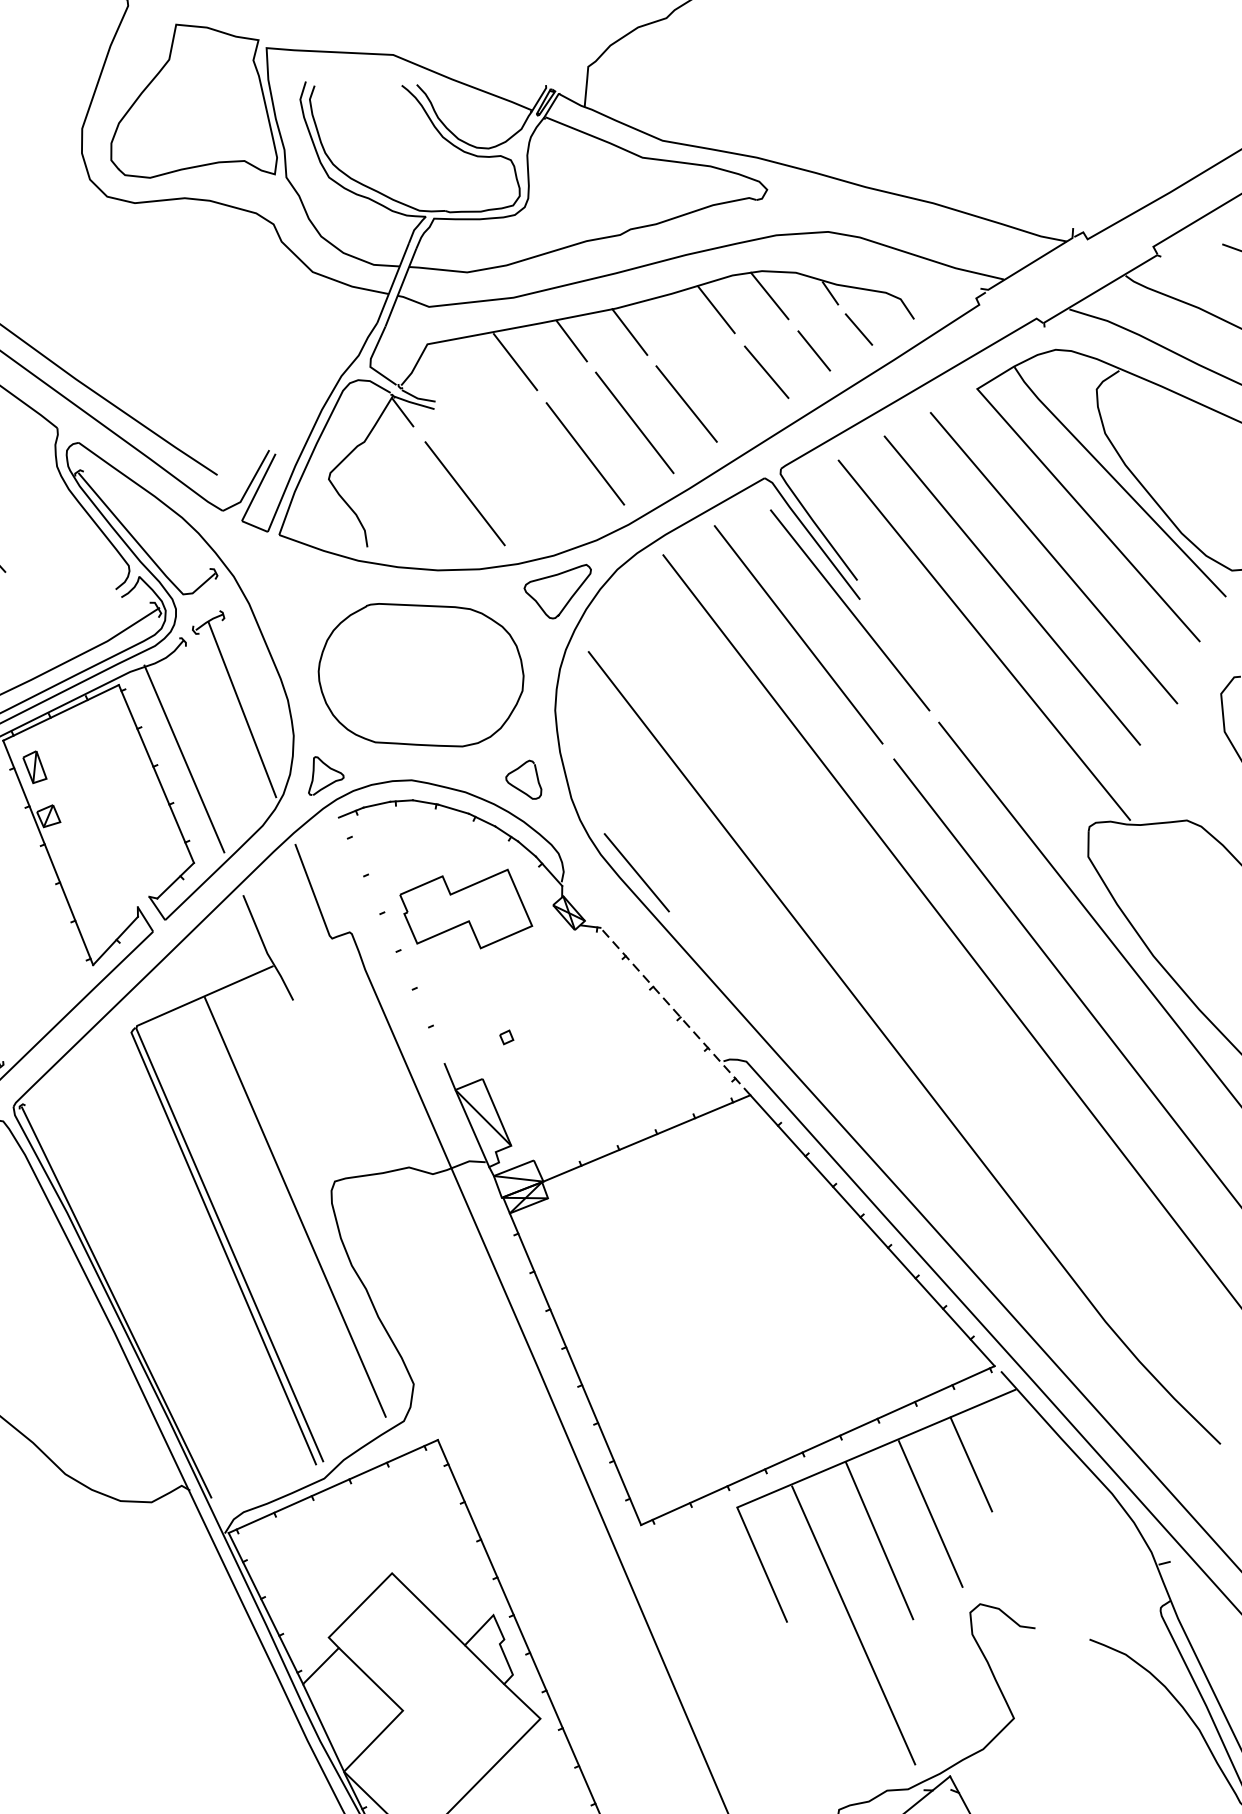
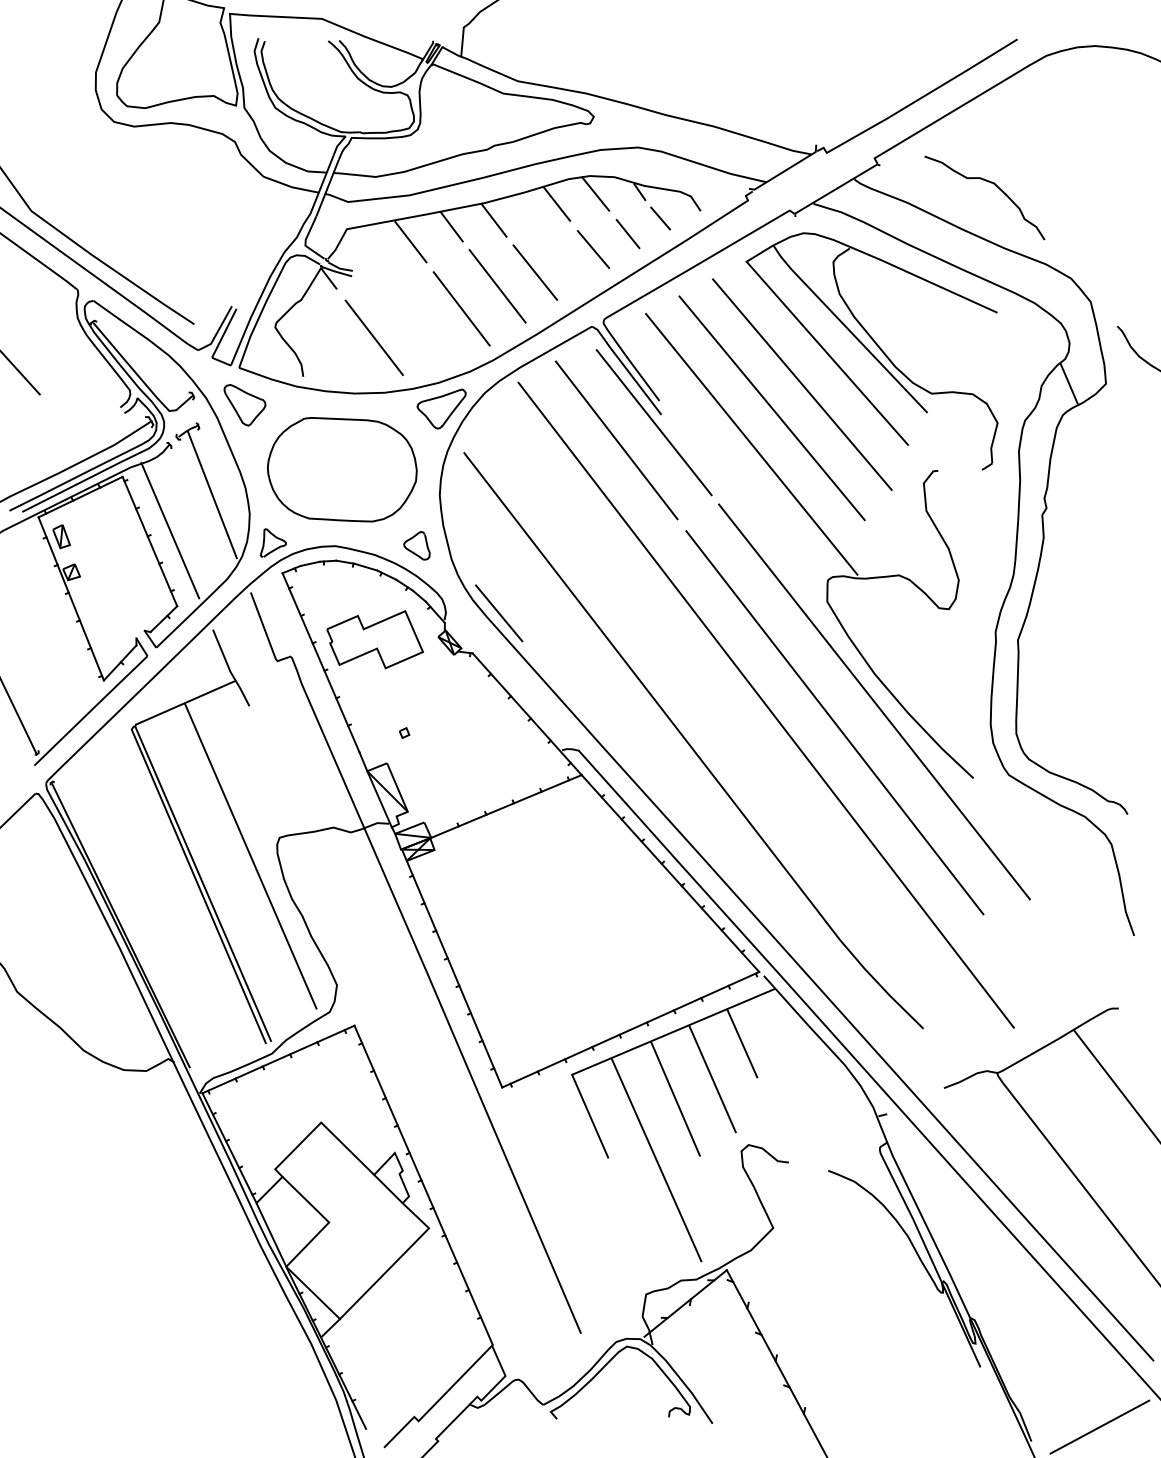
curve: (275, 592) -> (236, 409), added
line: (391, 940) -> (320, 662), added
line: (675, 1011) -> (527, 714), dashed -> solid

